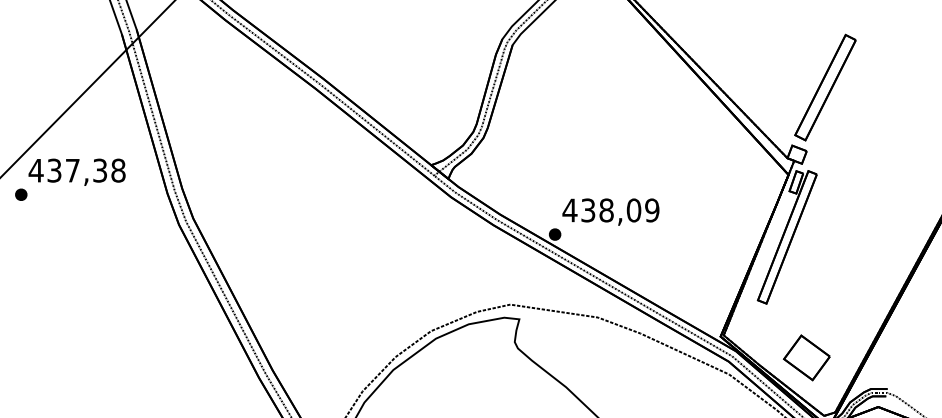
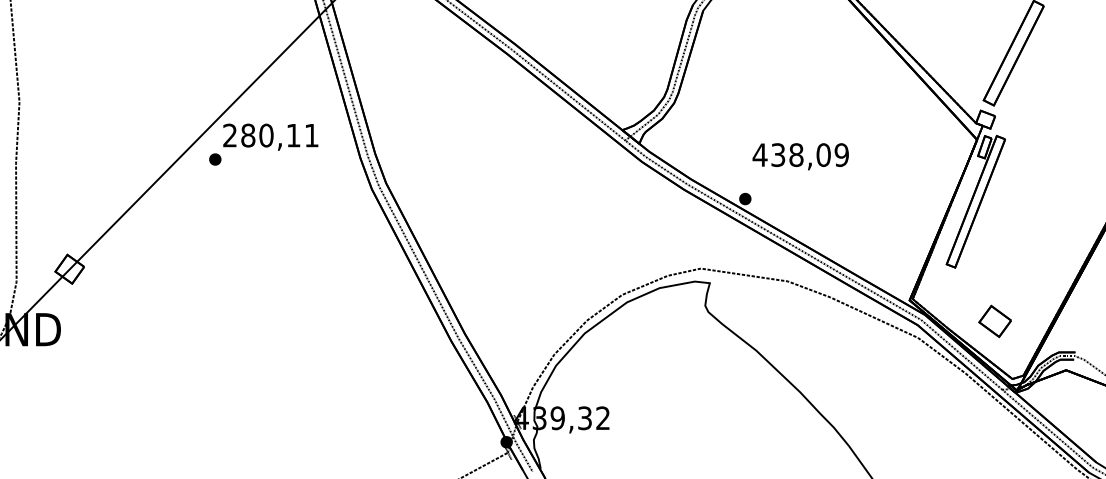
text: (76, 170) -> (270, 135), 437,38 -> 280,11
text: (610, 211) -> (800, 156), moved
part: (806, 357) -> (994, 321), size x0.7

